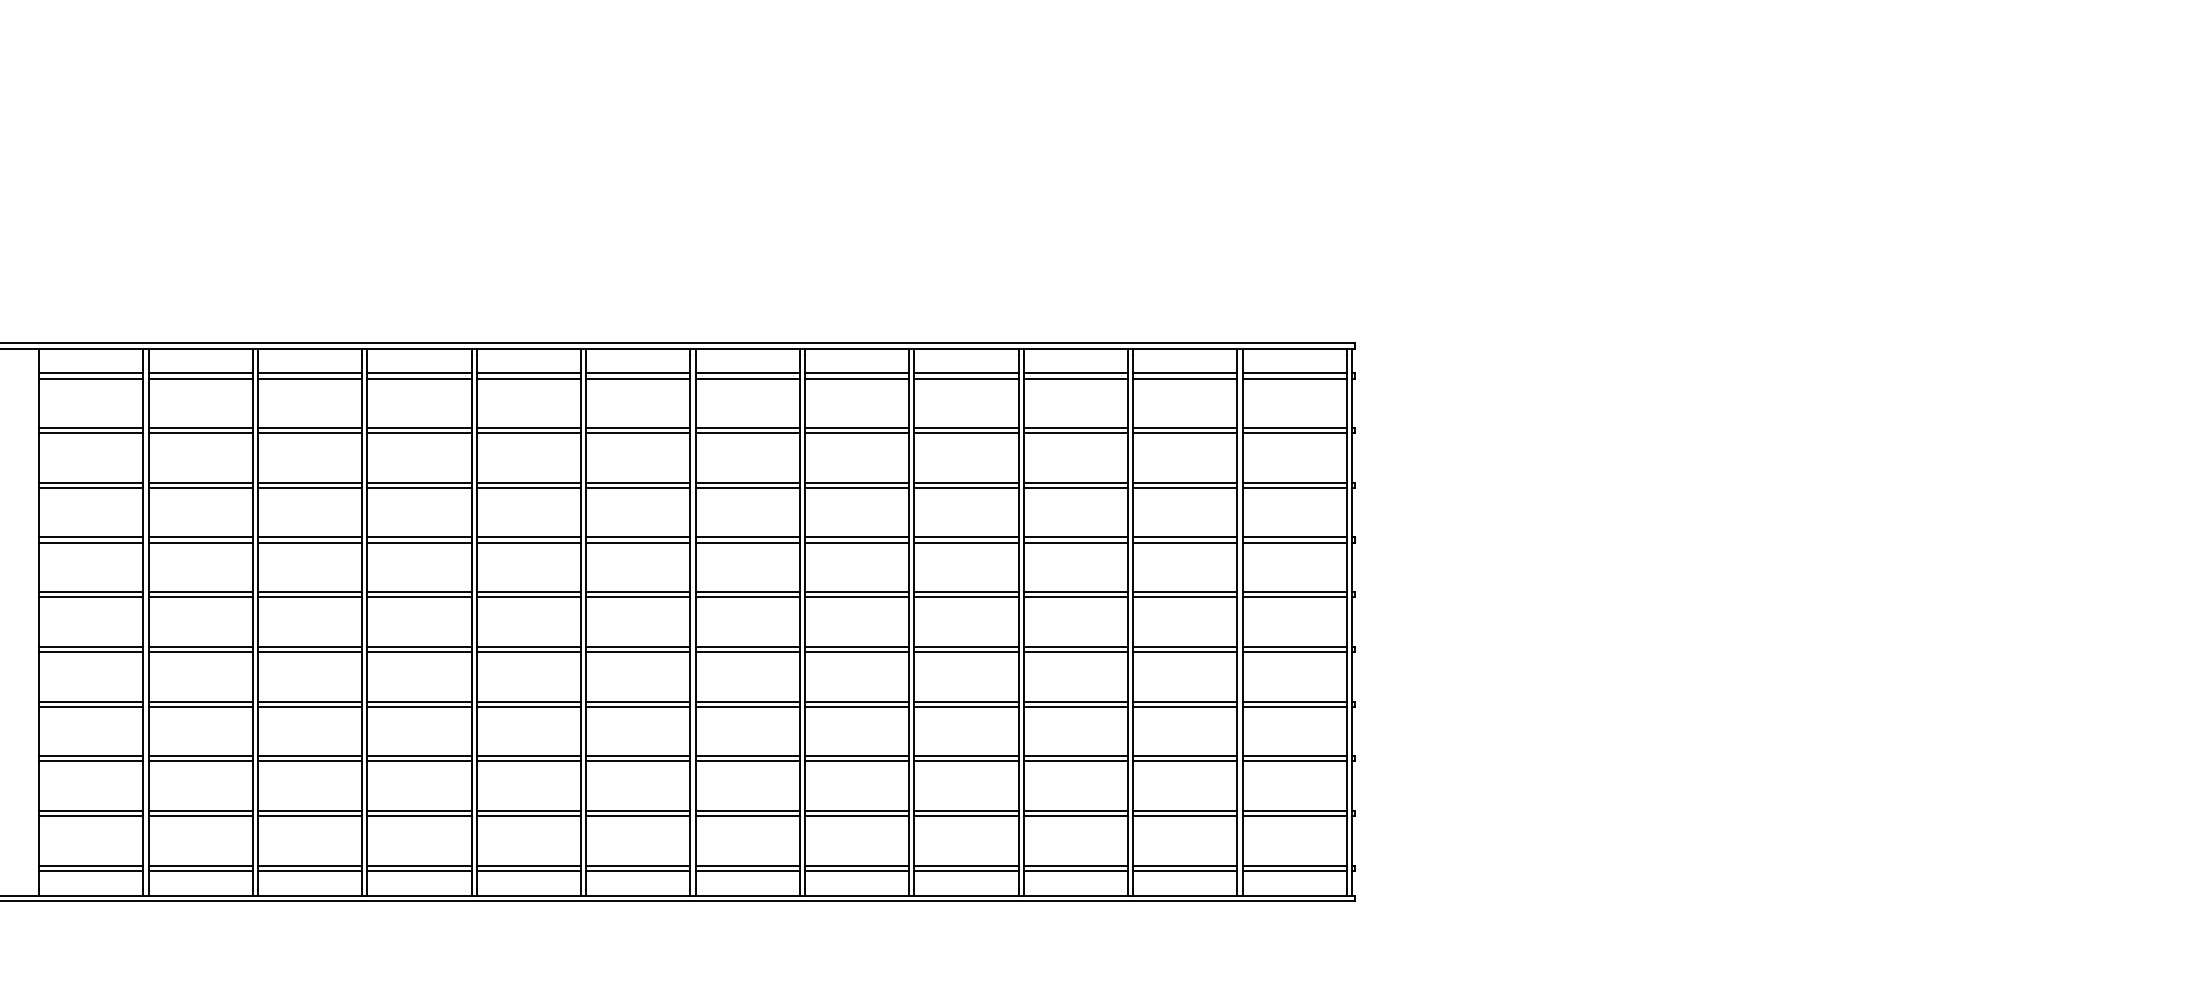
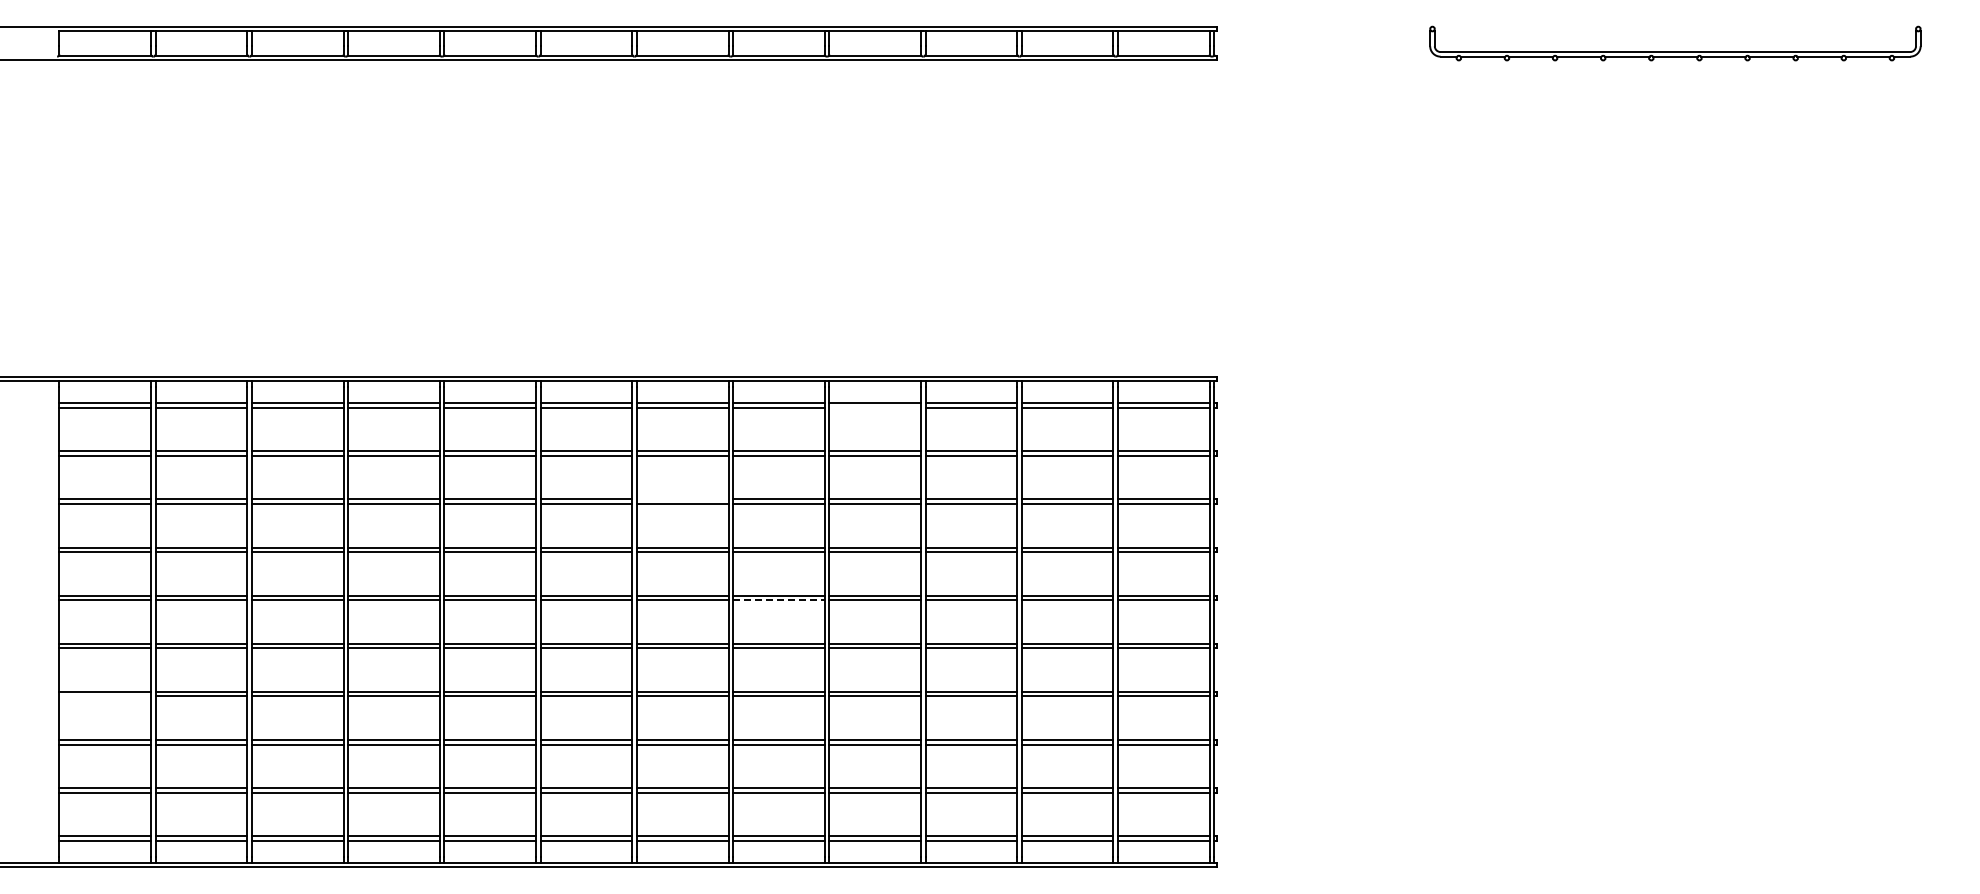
line: (965, 378) -> (874, 407), removed
line: (747, 482) -> (682, 499), removed
line: (856, 597) -> (778, 600), solid -> dashed
line: (91, 706) -> (105, 696), removed

